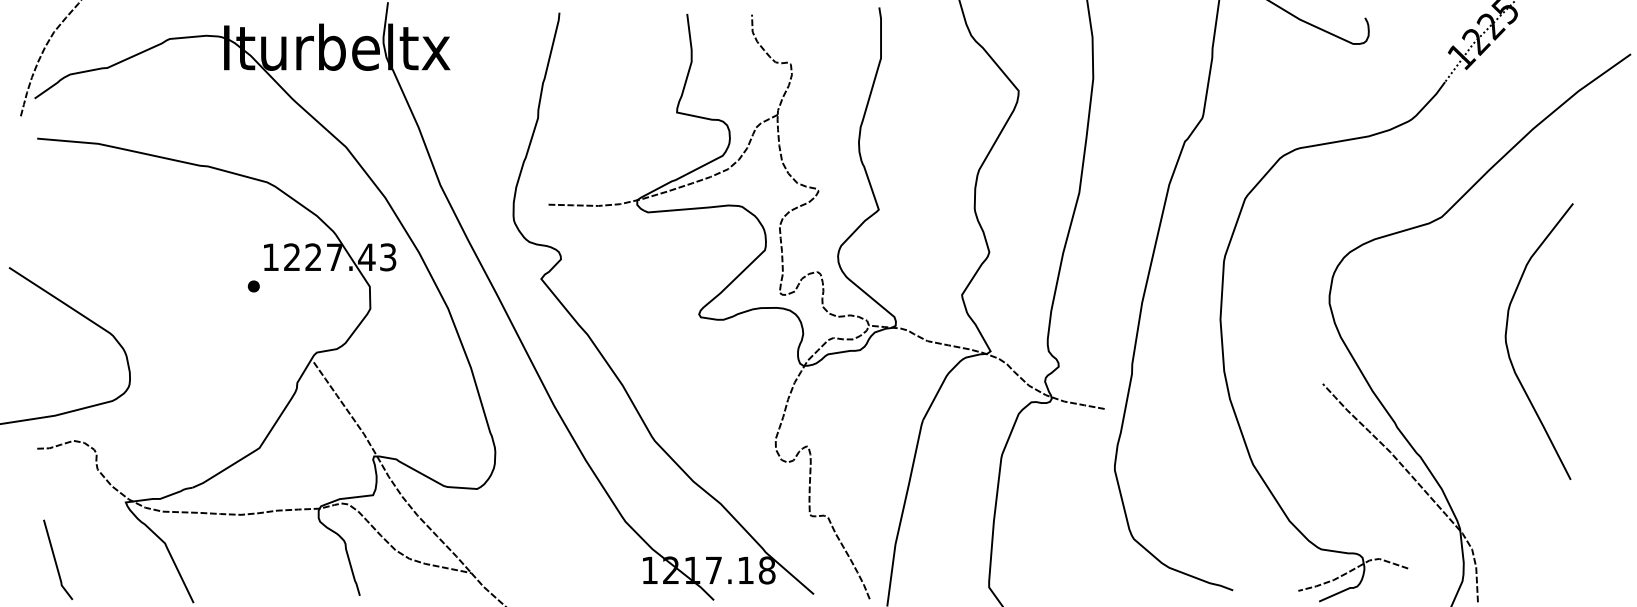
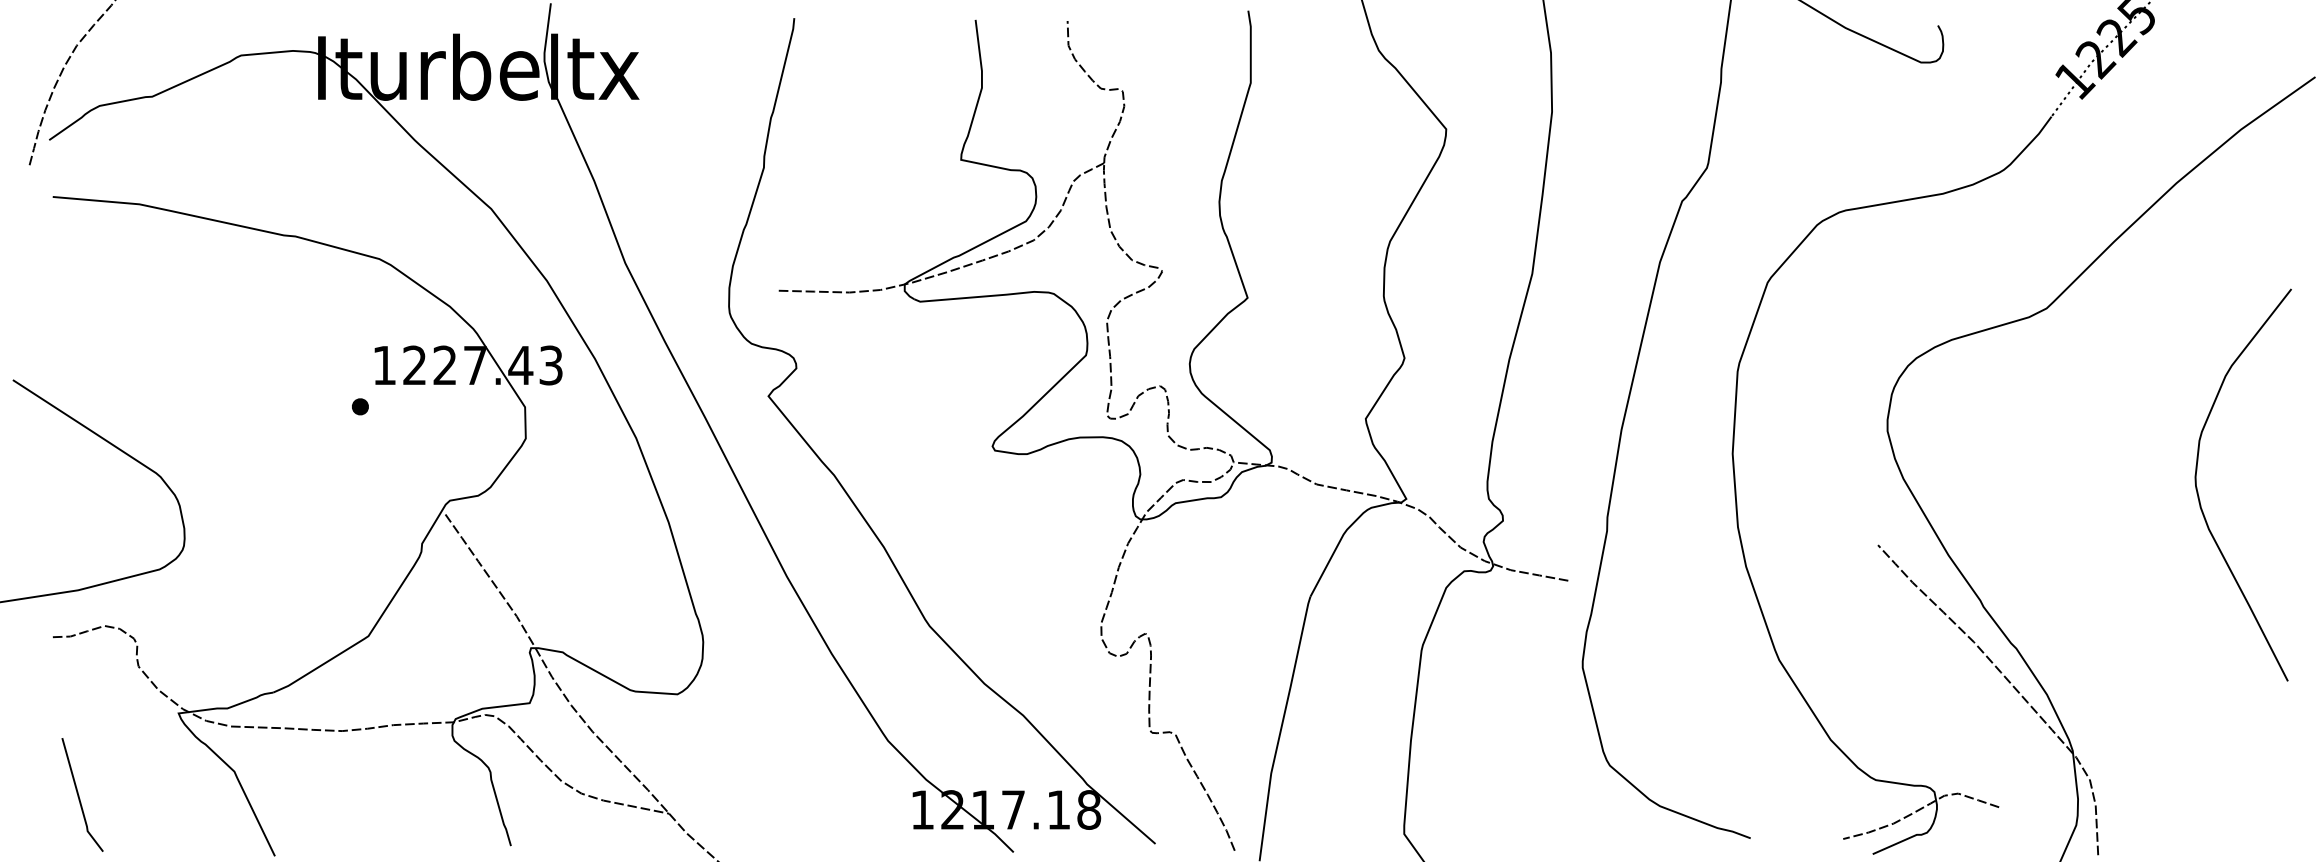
curve: (1507, 346) -> (2198, 491), moved

